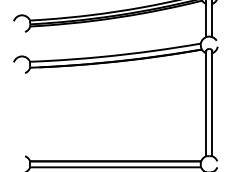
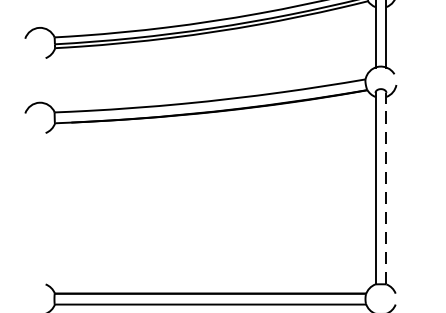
line: (212, 103) -> (386, 188), solid -> dashed

